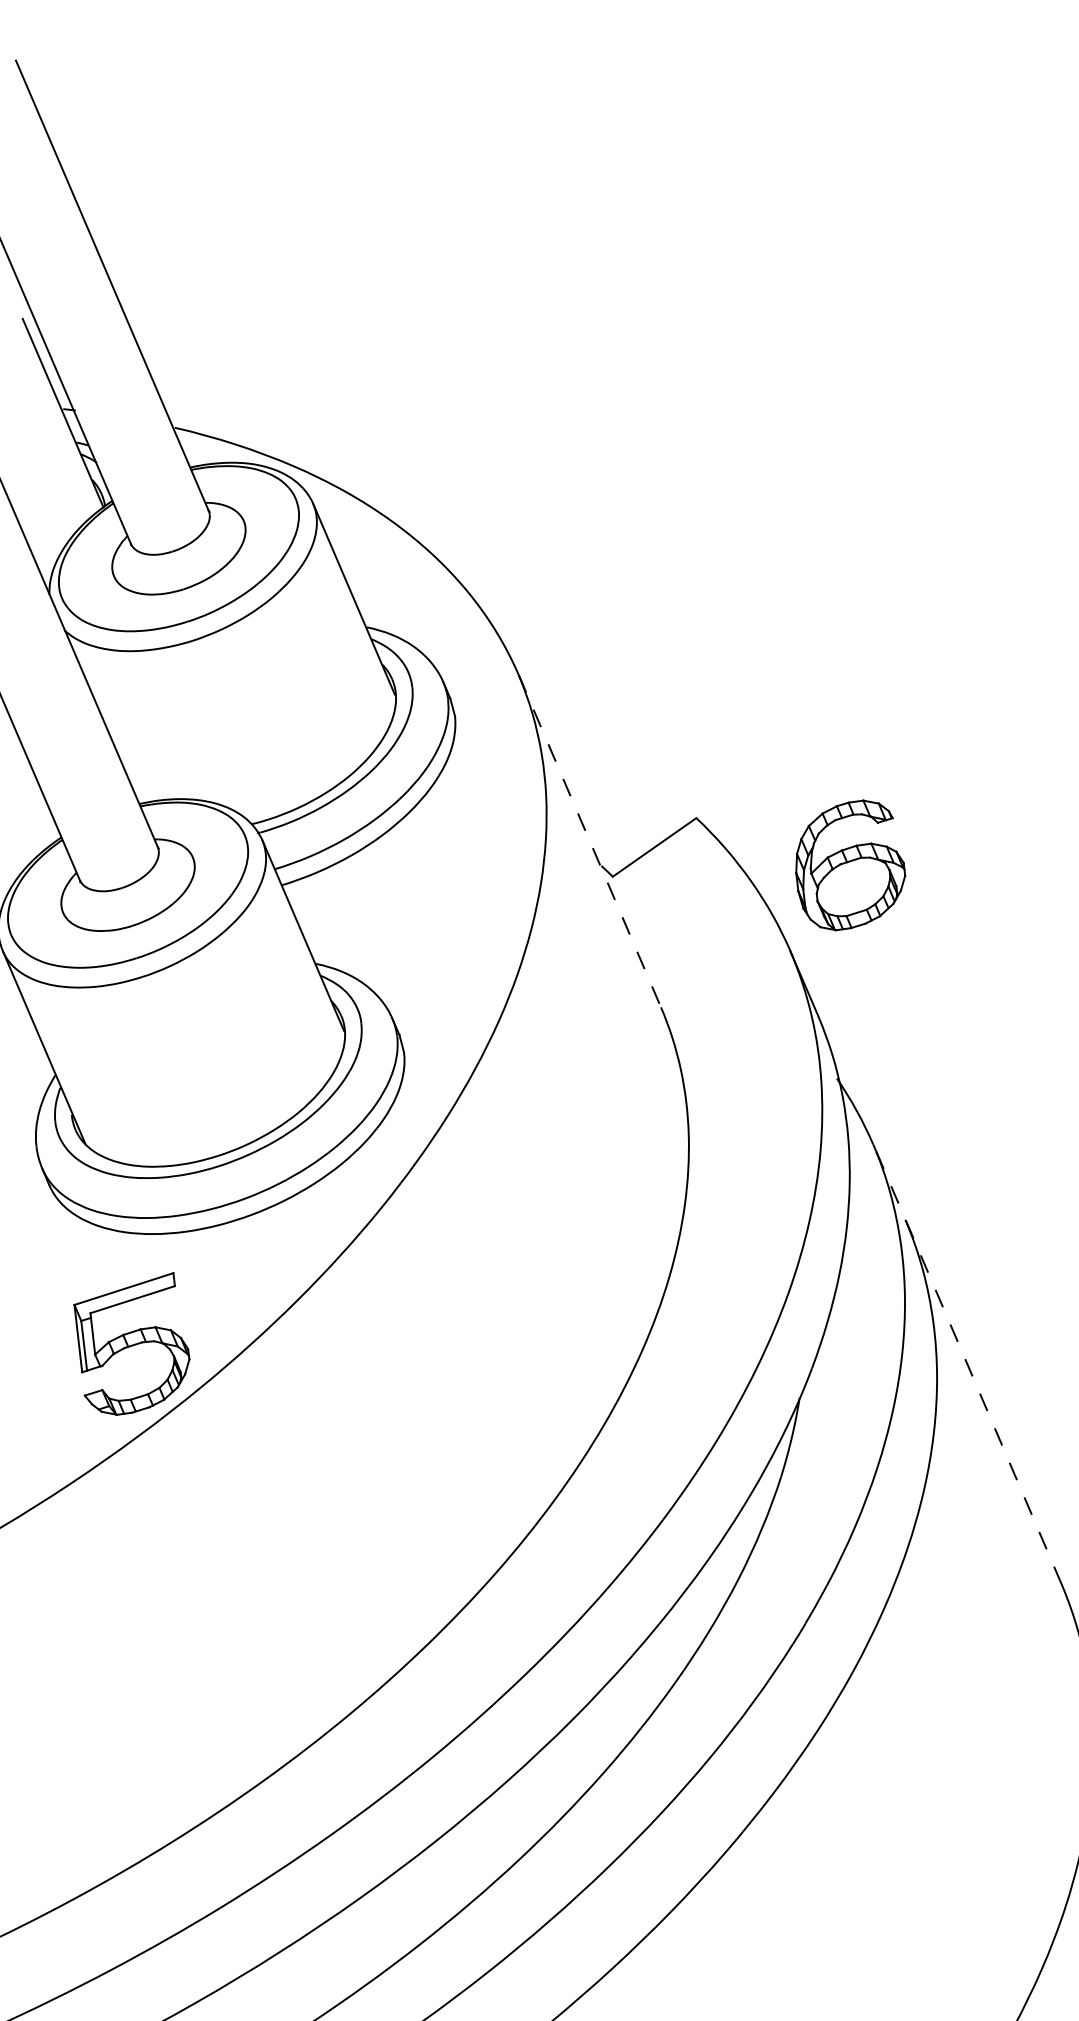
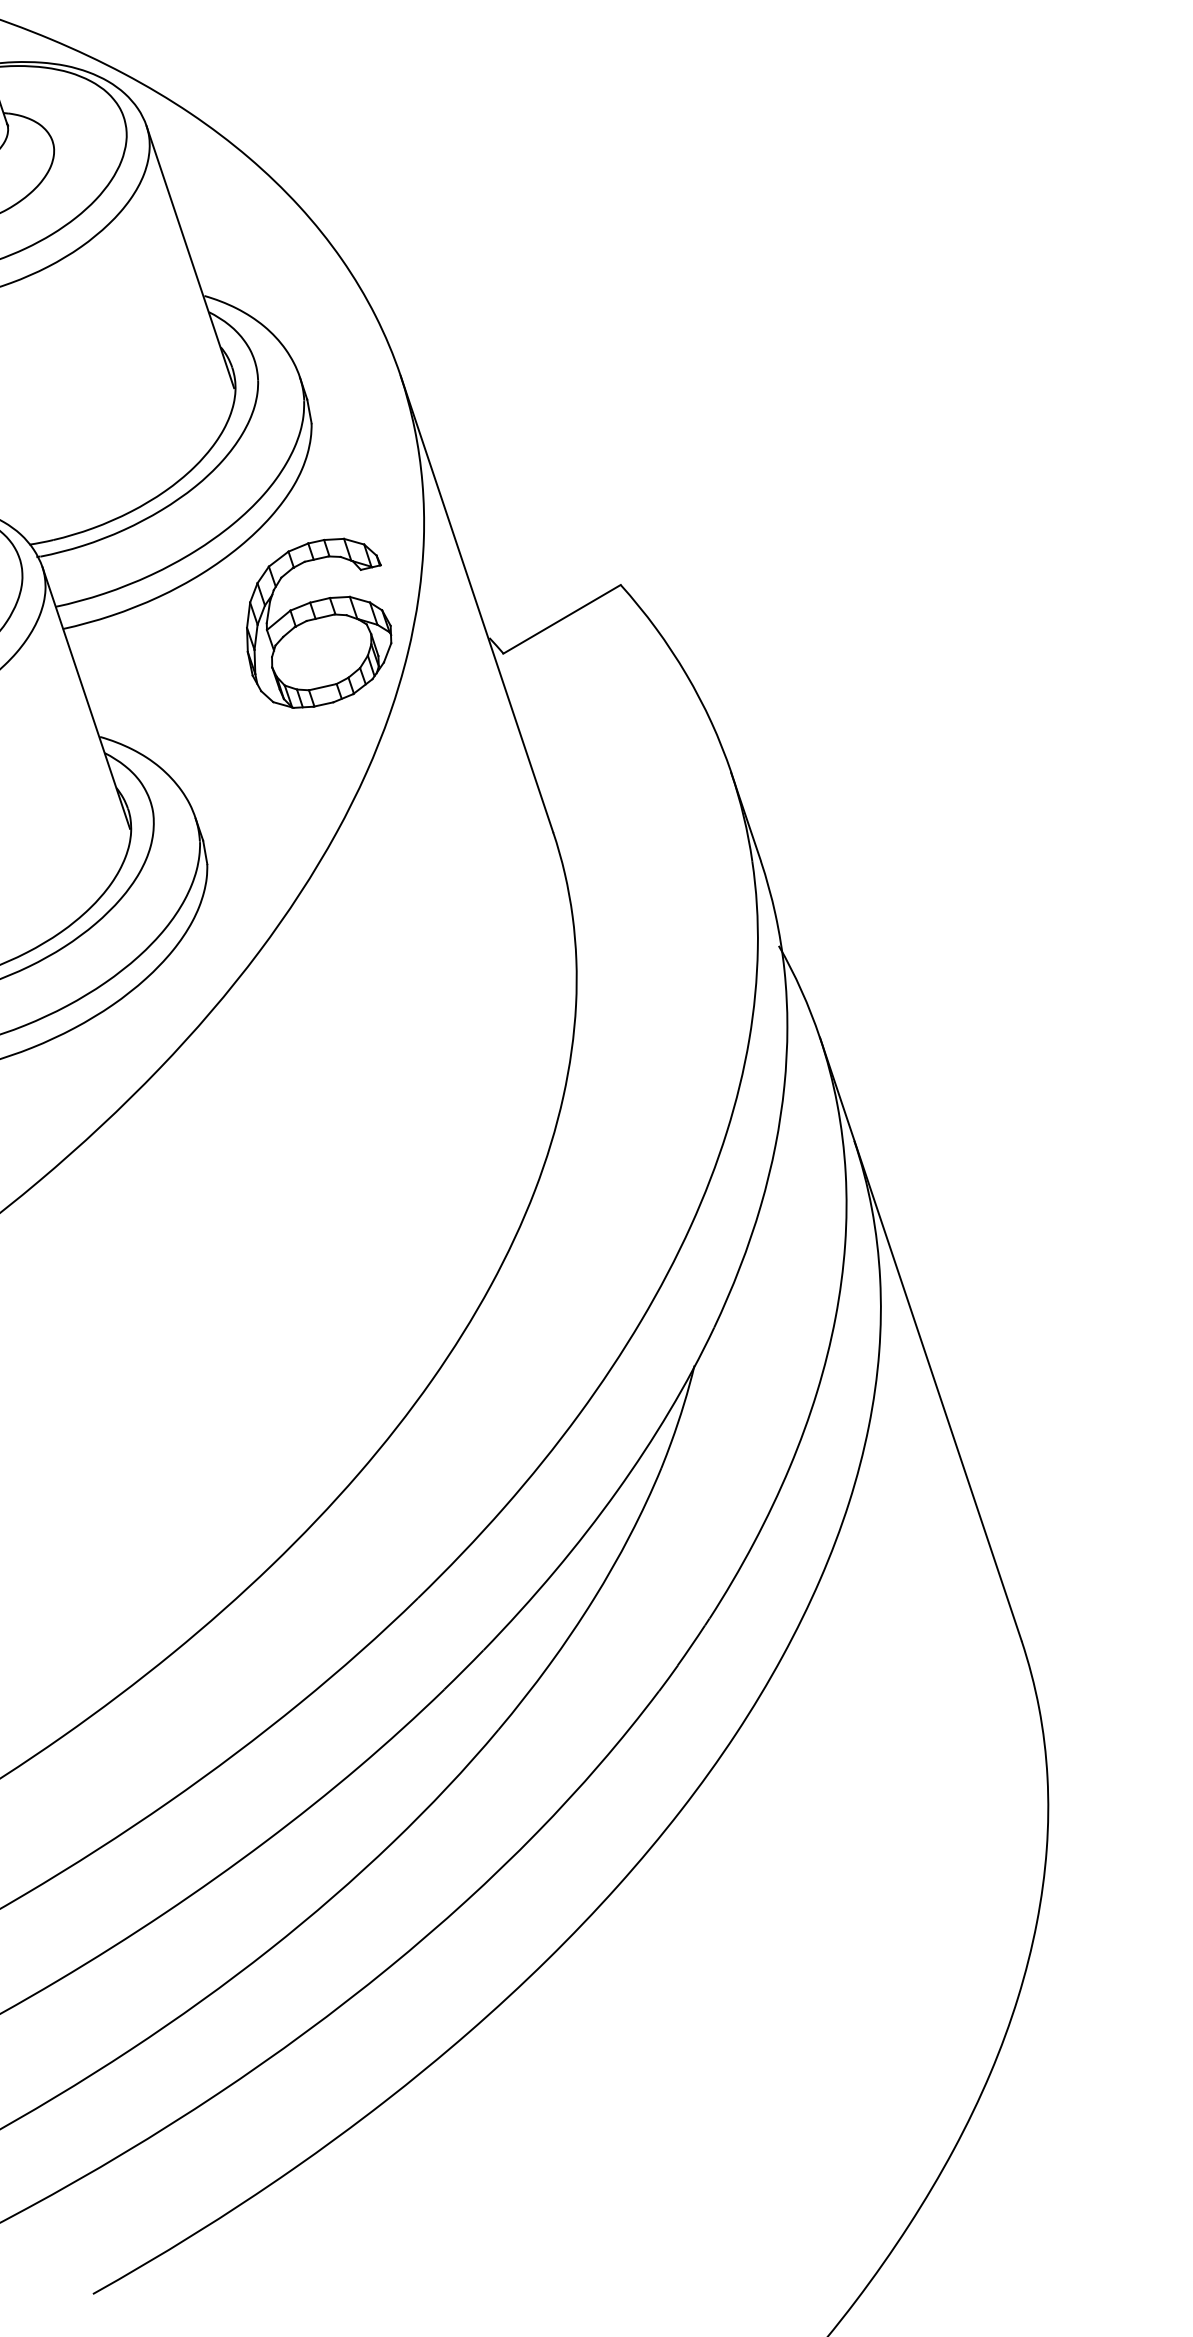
line: (589, 841) -> (476, 604), dashed -> solid
part: (850, 865) -> (319, 623), moved
line: (967, 1364) -> (920, 1339), dashed -> solid

